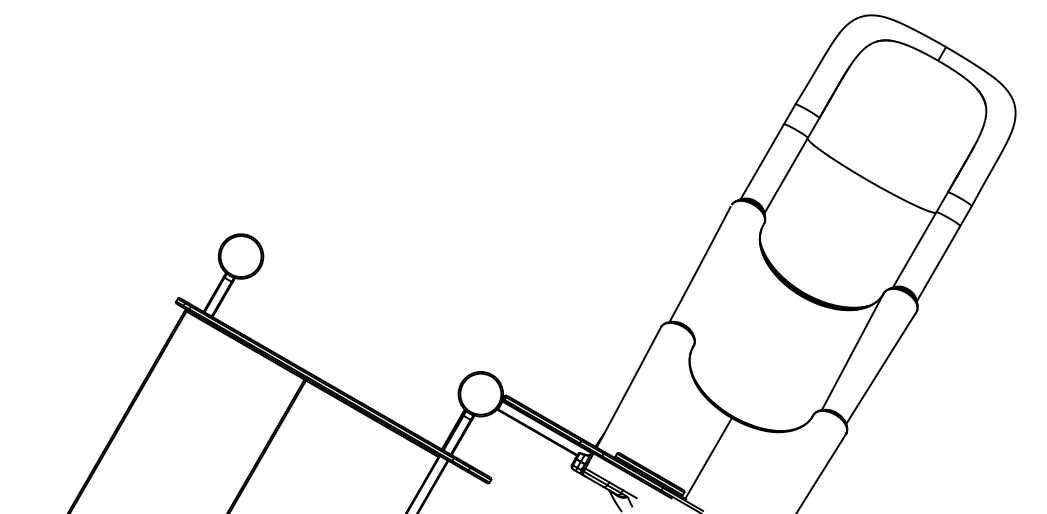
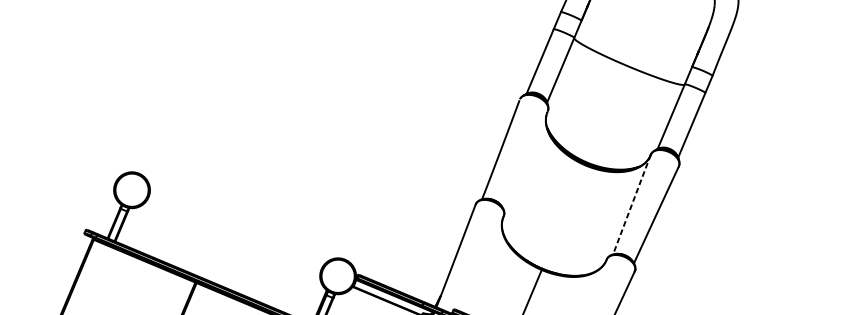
line: (852, 351) -> (631, 204), solid -> dashed

